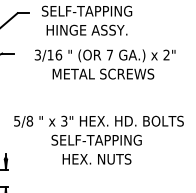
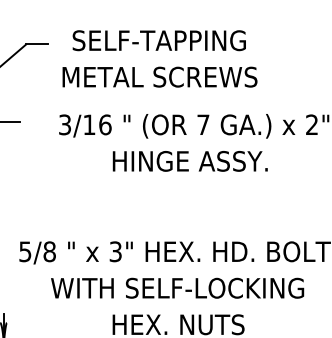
text: (87, 29) -> (160, 75), HINGE ASSY. -> METAL SCREWS
text: (103, 73) -> (190, 160), METAL SCREWS -> HINGE ASSY.
text: (96, 139) -> (177, 286), SELF-TAPPING -> WITH SELF-LOCKING

